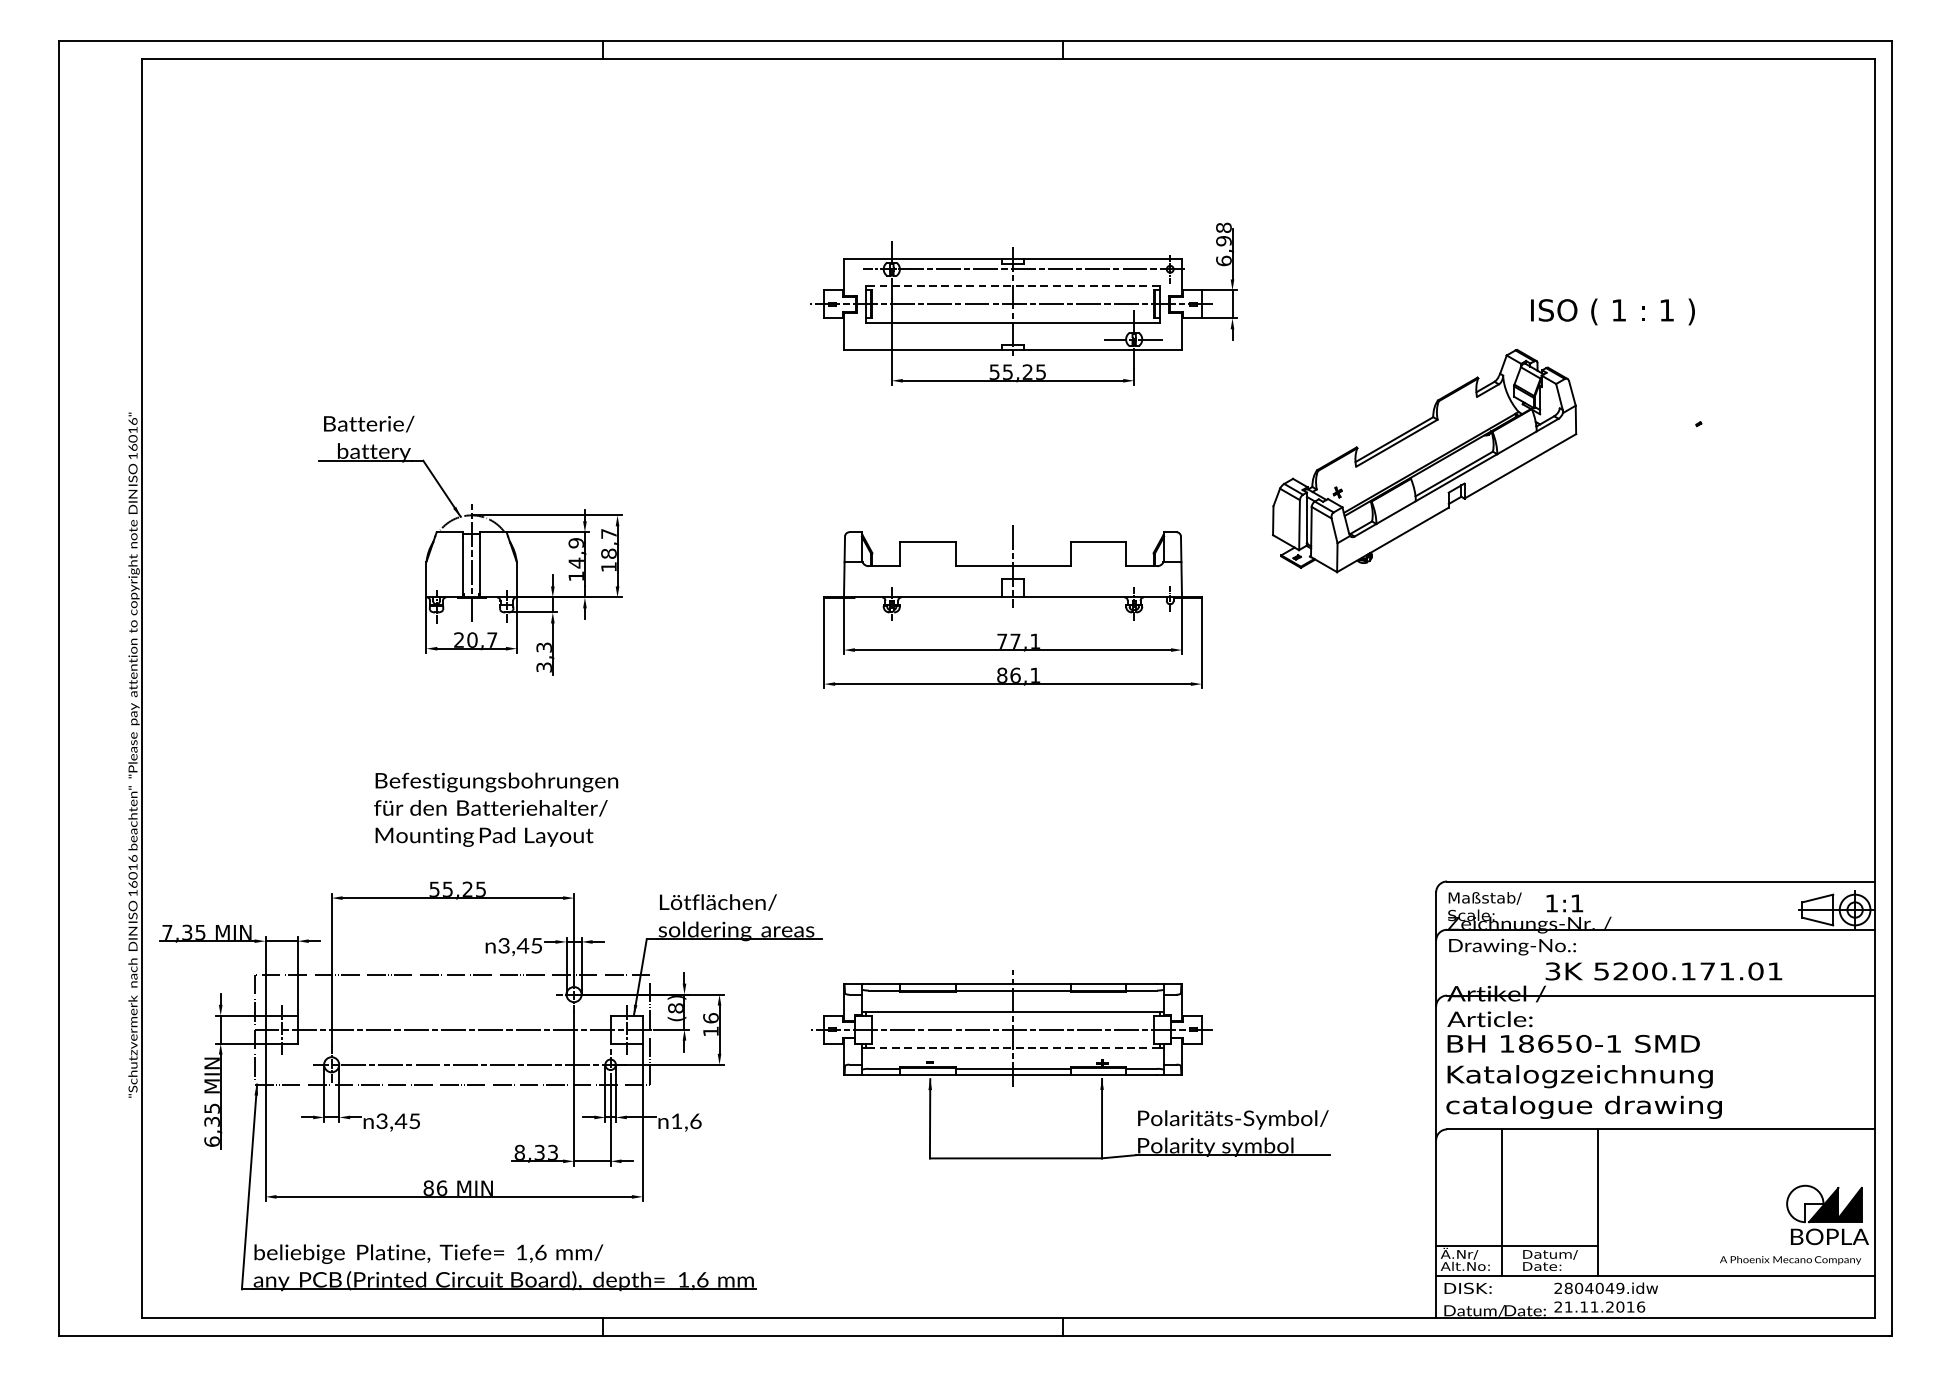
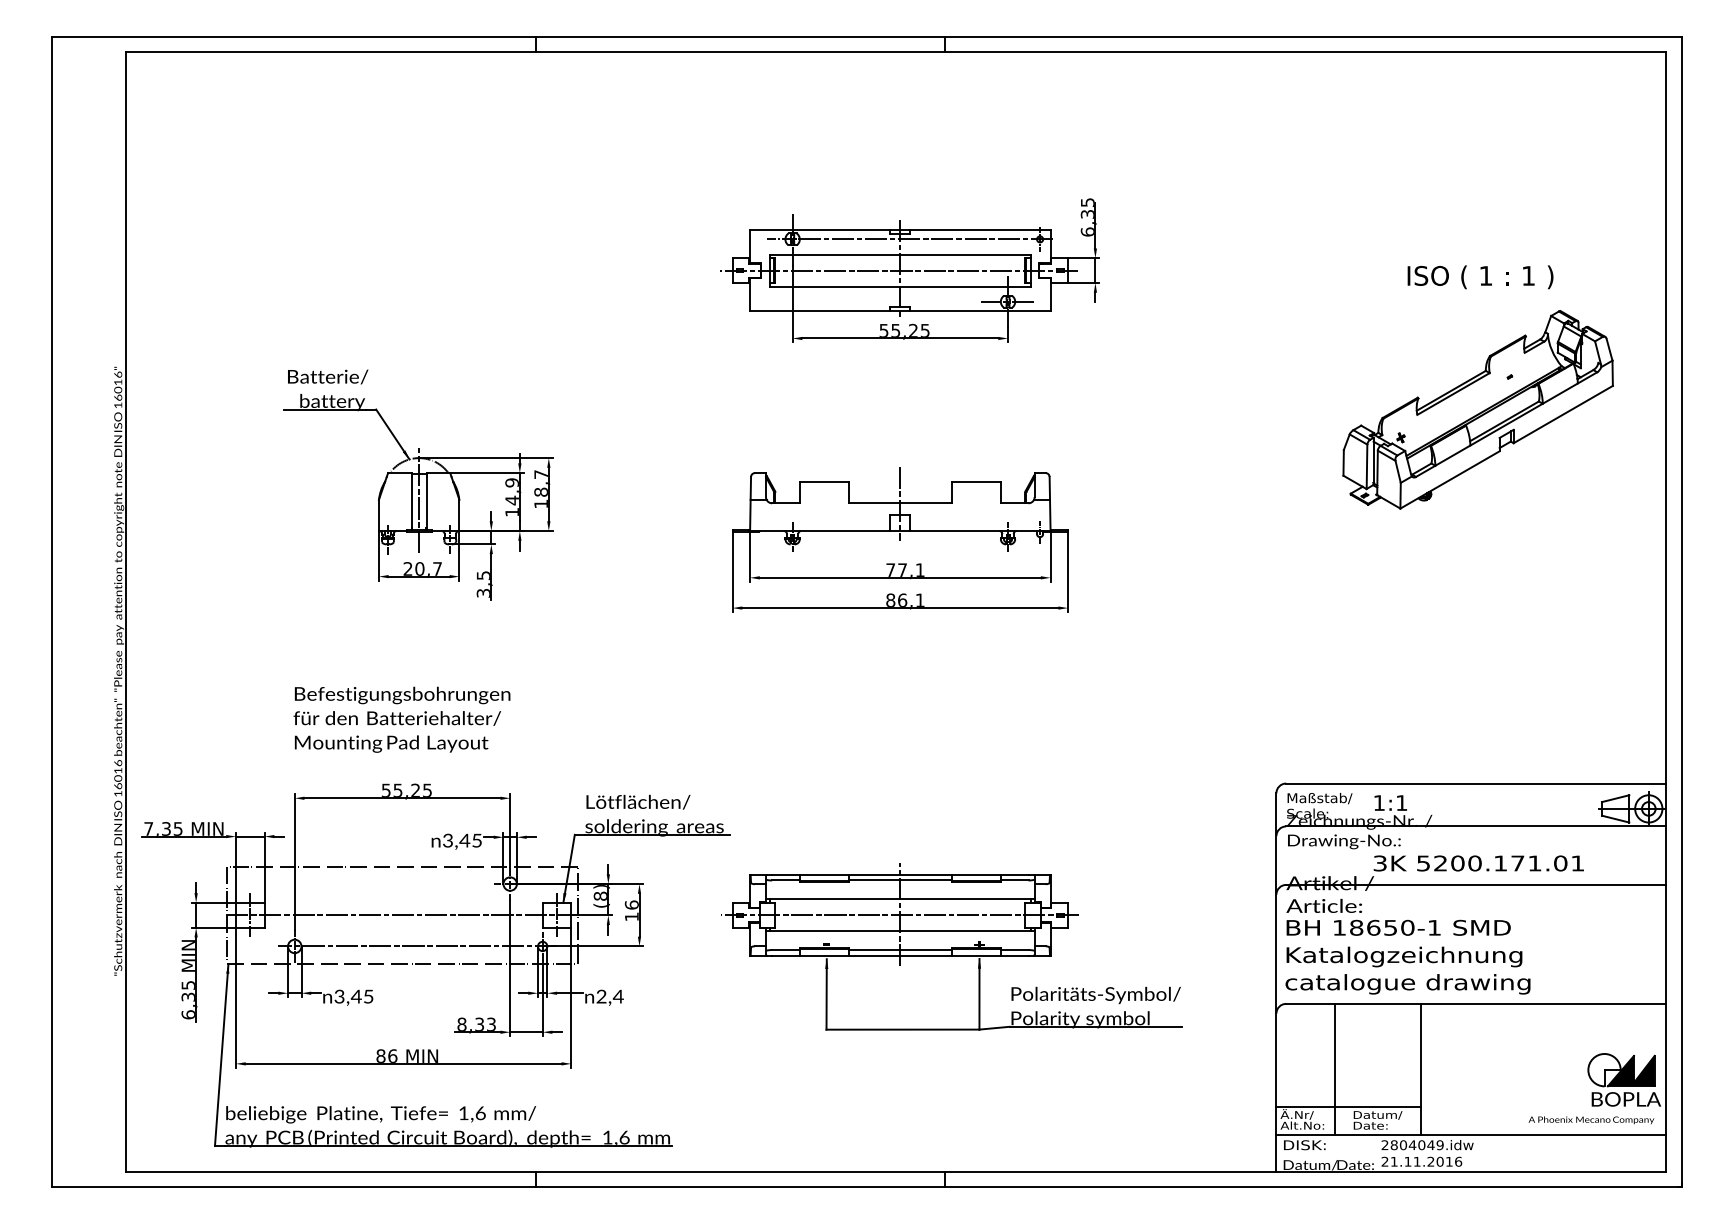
text: (1223, 234) -> (1087, 208), 6,98 -> 6,35
line: (1012, 286) -> (899, 254), dashed -> solid
text: (1612, 312) -> (1480, 277), moved
part: (1423, 460) -> (1477, 409), moved
text: (542, 647) -> (482, 575), 3,3 -> 3,5
text: (495, 809) -> (401, 719), moved
line: (1012, 1047) -> (899, 931), dashed -> solid
text: (685, 1121) -> (609, 996), 1,6 -> 2,4

